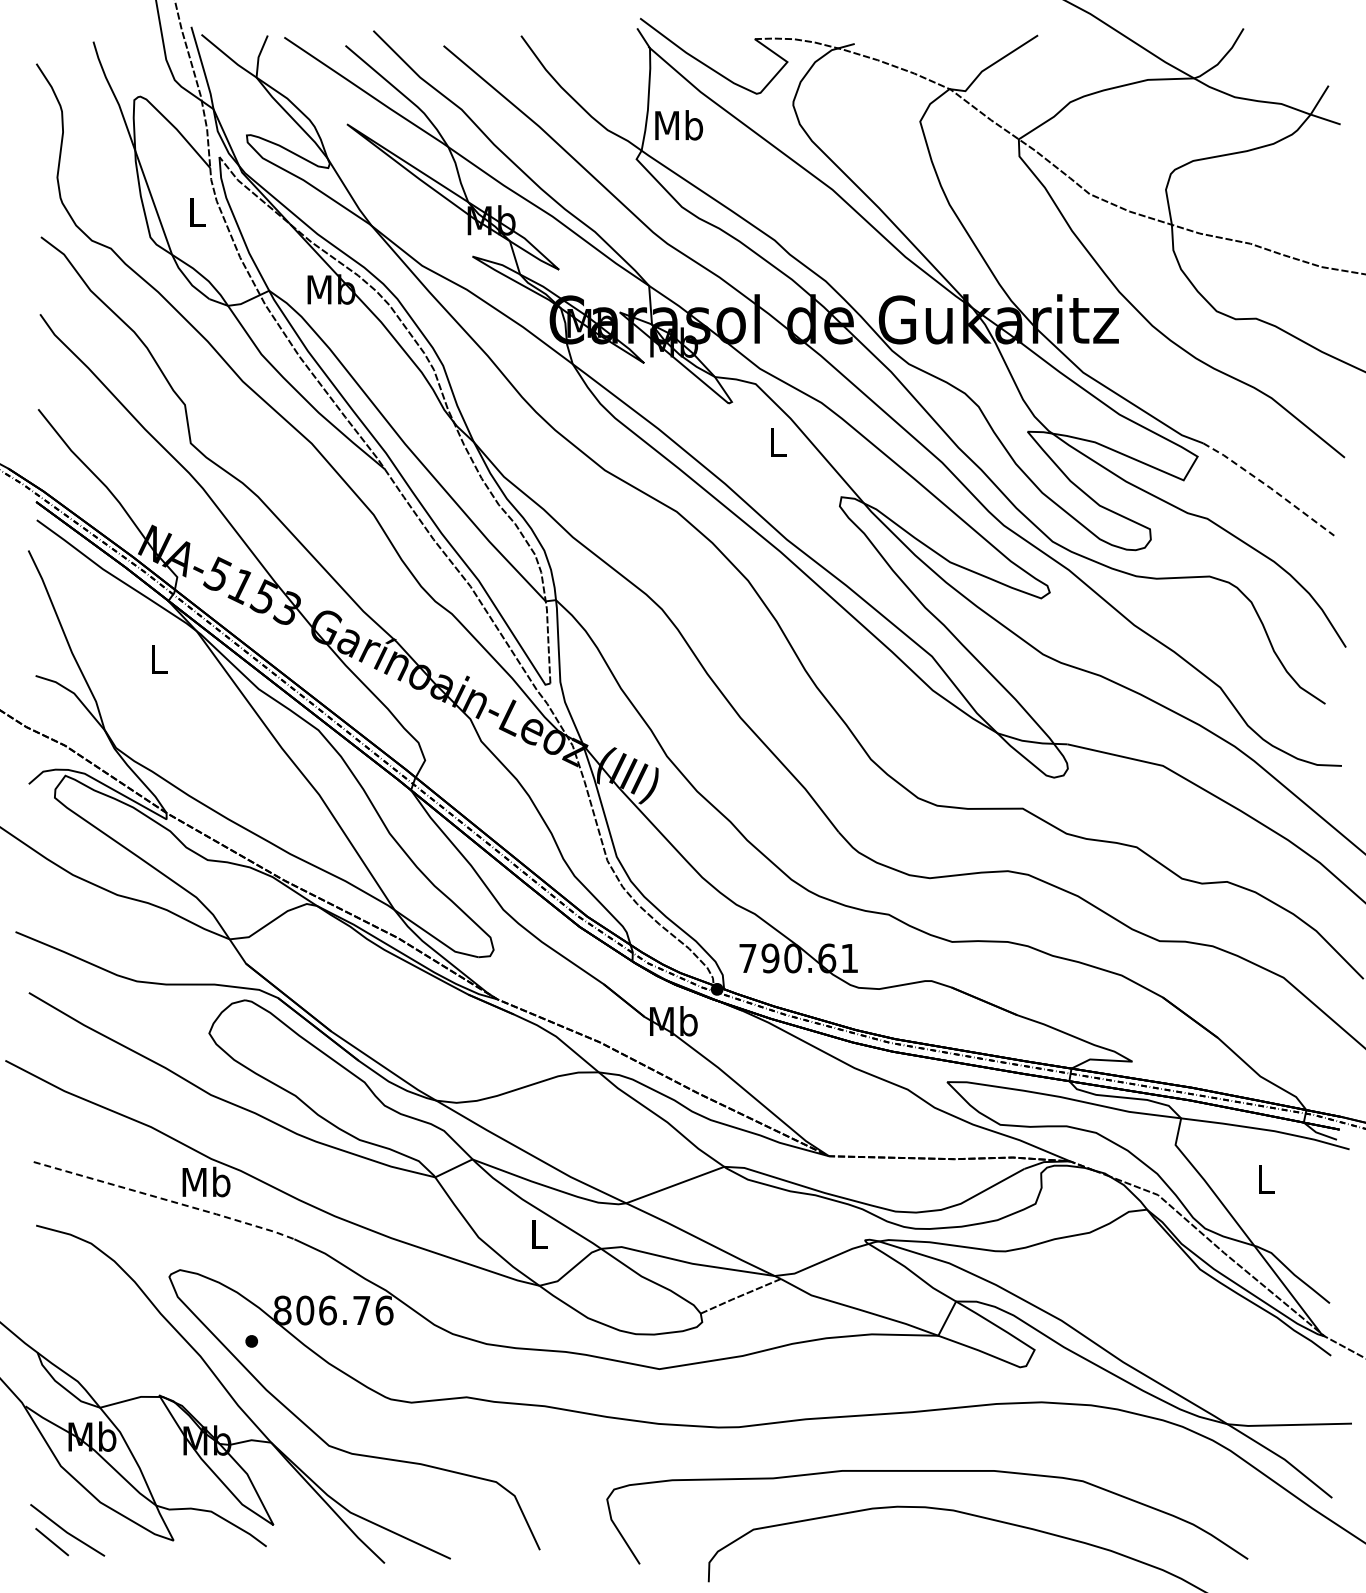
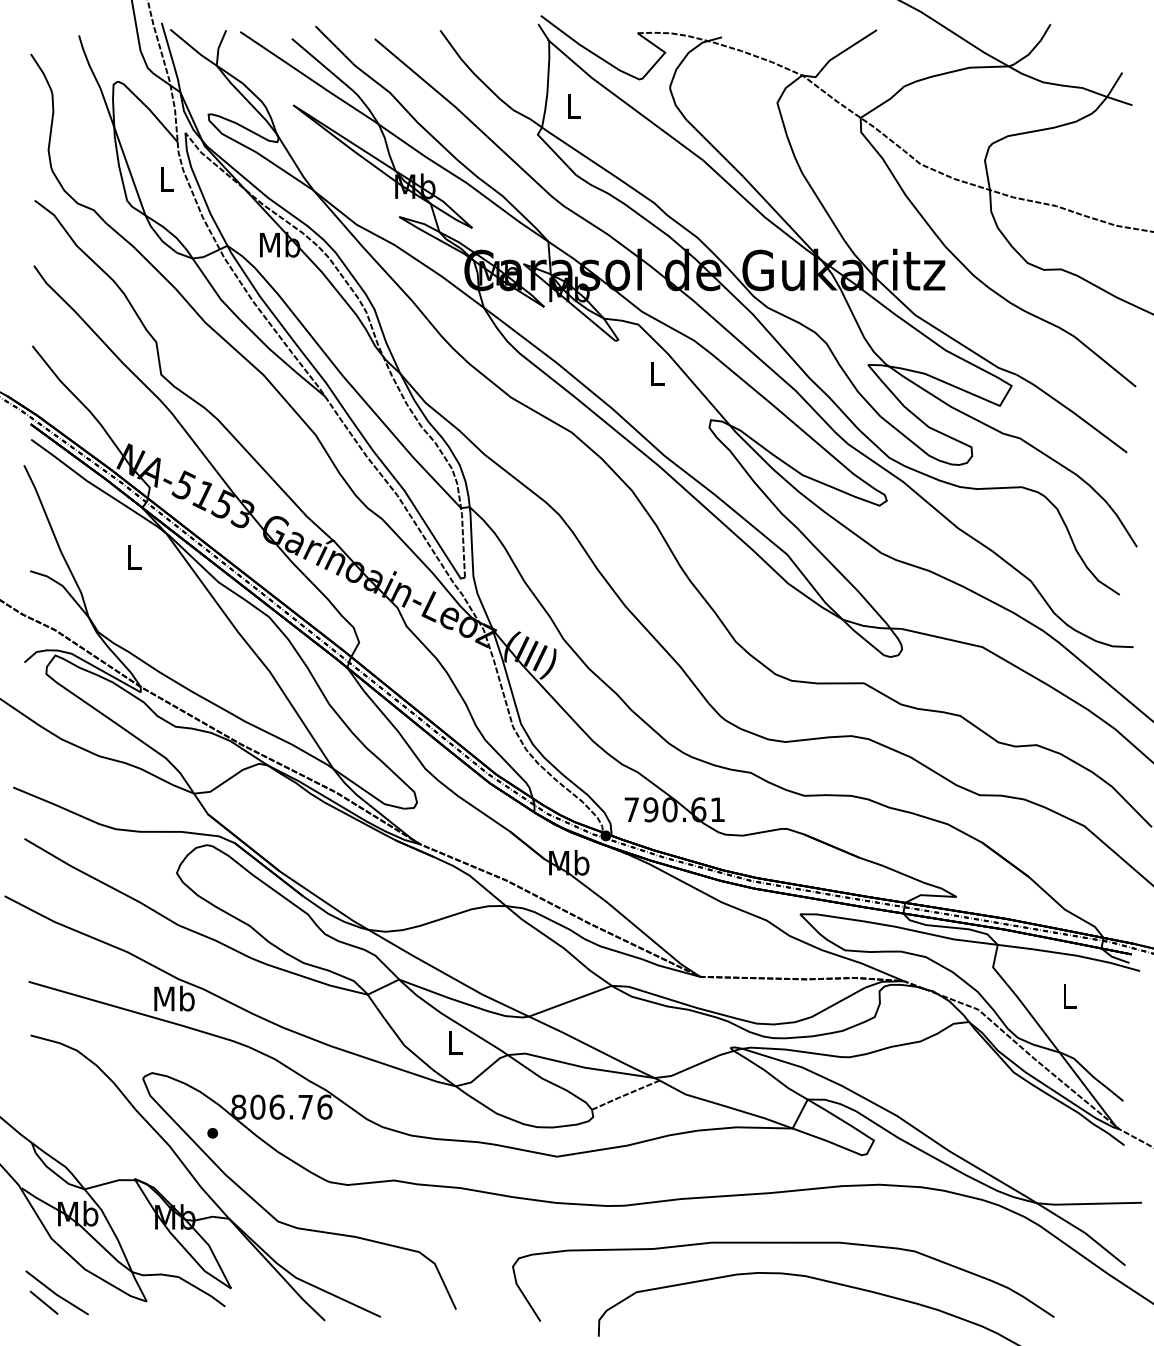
text: (679, 125) -> (574, 106), Mb -> L
line: (1269, 487) -> (1072, 411), dashed -> solid
line: (165, 1199) -> (139, 1013), dashed -> solid

